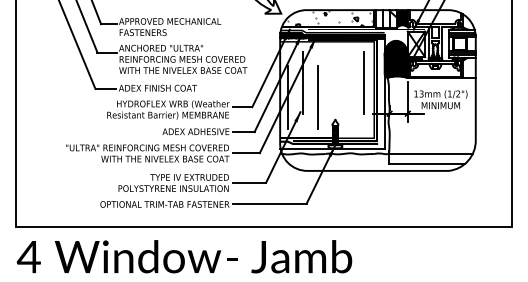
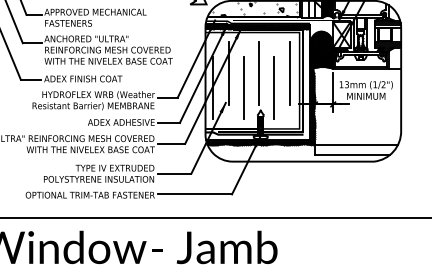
line: (333, 82) -> (258, 73), added
line: (348, 96) -> (273, 87), added
hatch: (335, 114) -> (260, 105), added

